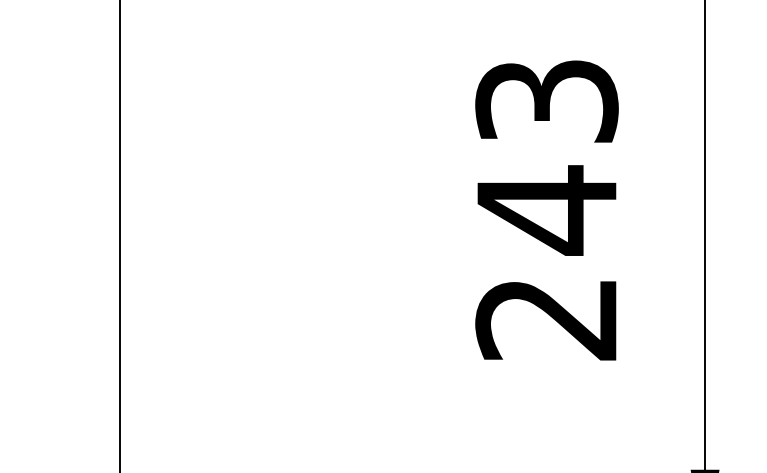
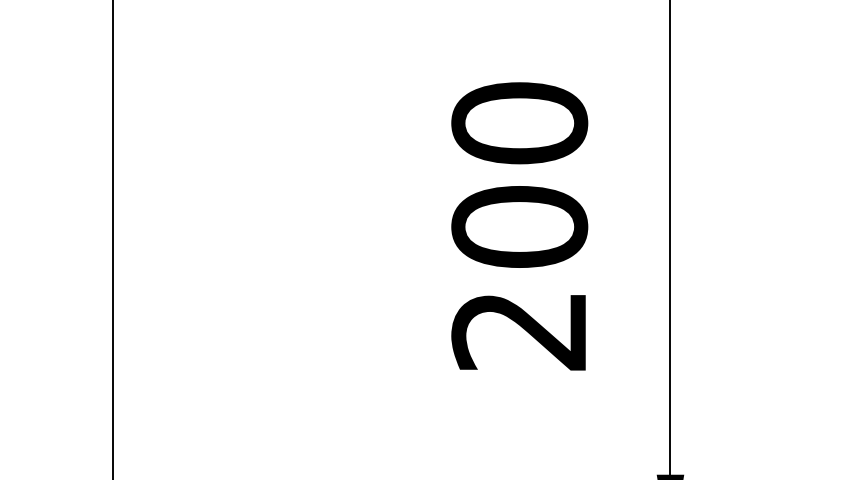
text: (546, 157) -> (519, 176), 243 -> 200

